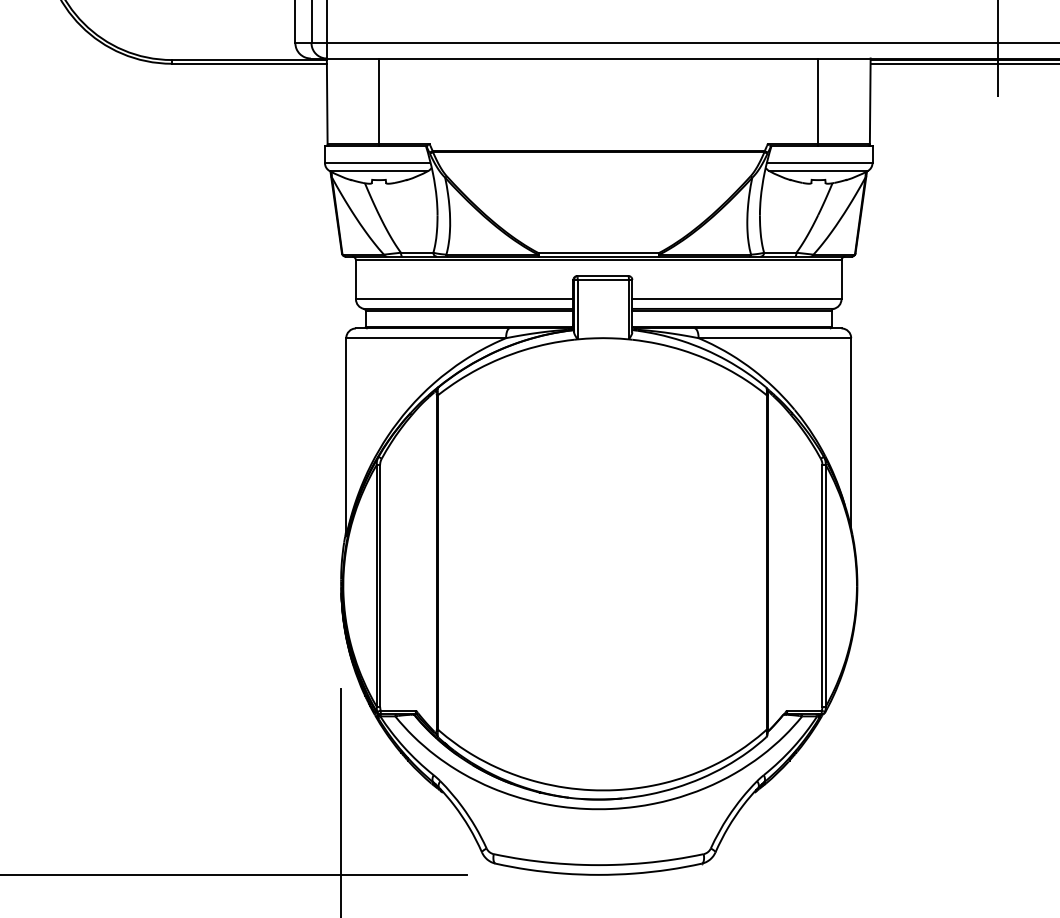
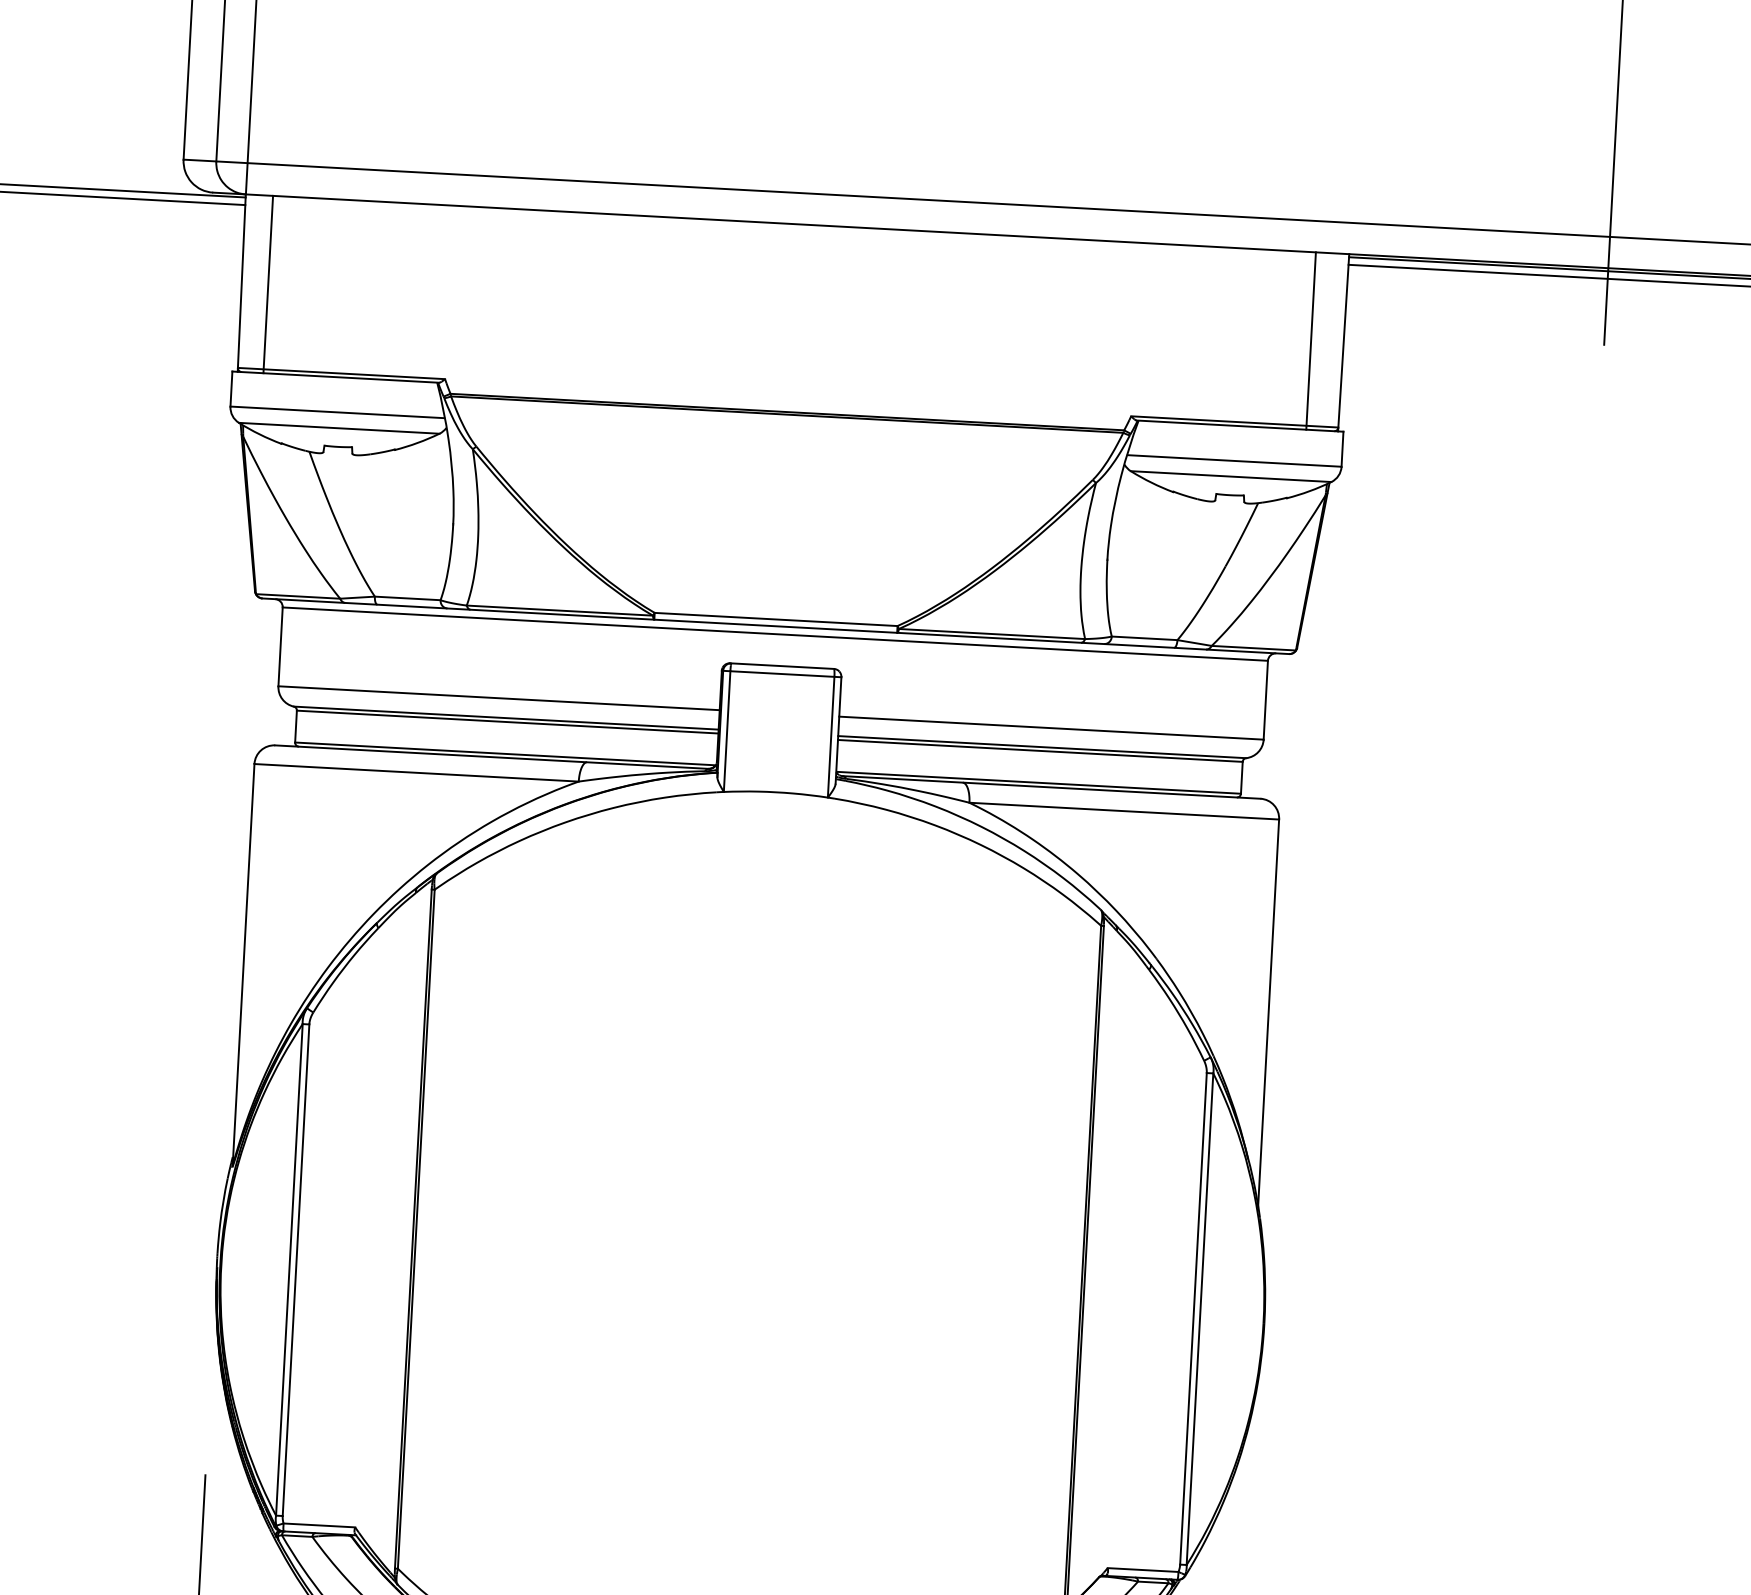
line: (379, 101) -> (268, 283), moved
line: (818, 101) -> (1311, 339), moved

